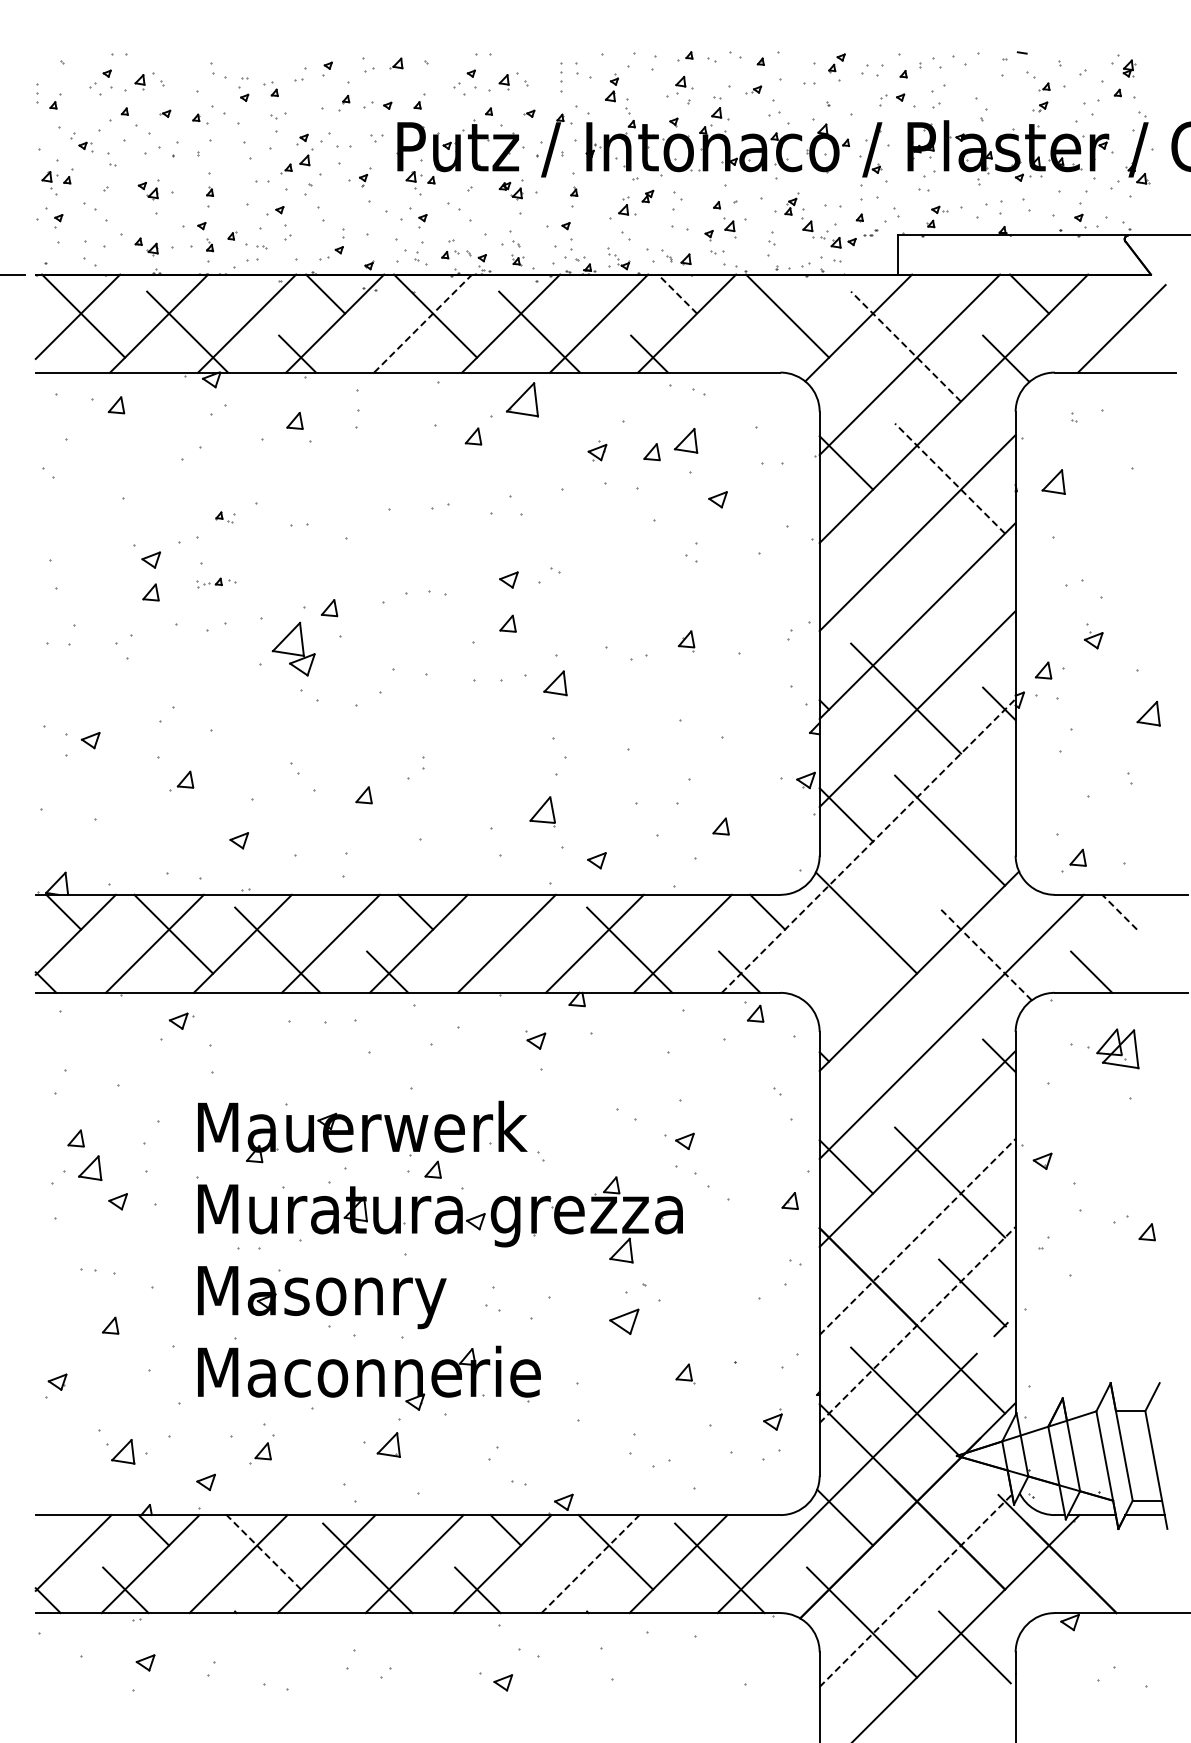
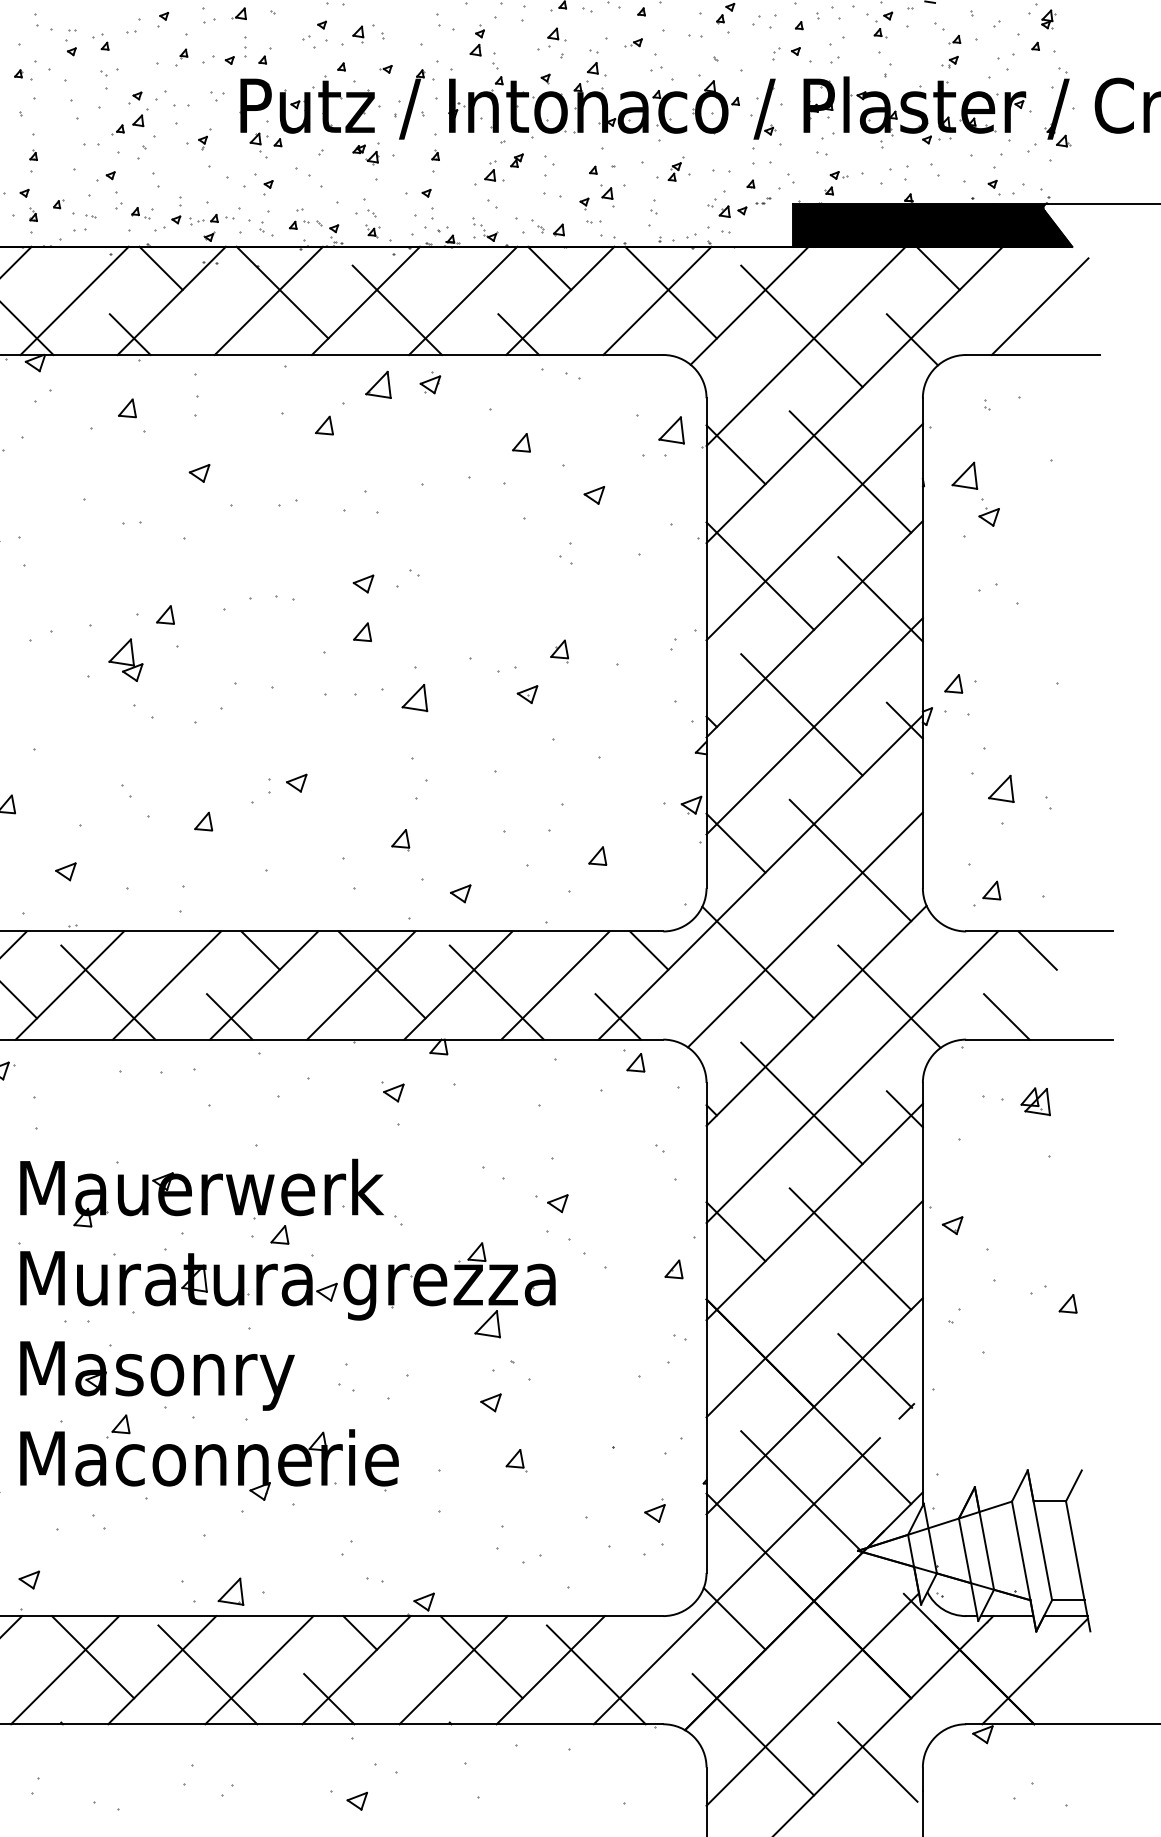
part: (561, 72) -> (244, 46), moved
part: (979, 73) -> (882, 24), added
part: (807, 227) -> (693, 194), removed
fill: (1024, 254) -> (932, 224), added
line: (677, 294) -> (549, 268), dashed -> solid
line: (423, 323) -> (269, 300), dashed -> solid
line: (775, 323) -> (657, 300), added
line: (906, 346) -> (802, 326), dashed -> solid
part: (522, 399) -> (378, 384), size x0.71
part: (686, 440) -> (672, 429), moved
part: (597, 450) -> (430, 382), moved
line: (950, 478) -> (850, 471), dashed -> solid
part: (360, 479) -> (199, 473), added
part: (225, 517) -> (142, 213), moved
line: (868, 572) -> (760, 575), added
part: (216, 582) -> (211, 219), moved
line: (977, 593) -> (880, 598), added
part: (1093, 636) -> (988, 512), moved
part: (293, 648) -> (125, 659), size x0.71
part: (657, 679) -> (527, 693), added
part: (1148, 713) -> (1001, 788), moved
part: (448, 760) -> (296, 783), added
part: (542, 812) -> (400, 840), size x0.62
line: (868, 845) -> (760, 877), dashed -> solid
line: (908, 893) -> (804, 929), added
line: (1119, 912) -> (1037, 950), dashed -> solid
line: (525, 933) -> (381, 974), added
line: (985, 953) -> (889, 996), dashed -> solid
part: (1117, 1049) -> (1035, 1102), size x0.62
line: (906, 1050) -> (802, 1103), added
line: (917, 1236) -> (814, 1308), dashed -> solid
part: (624, 1321) -> (491, 1402), size x0.62
line: (917, 1324) -> (814, 1405), dashed -> solid
part: (685, 1373) -> (516, 1459), moved
part: (388, 1444) -> (230, 1591), moved
part: (260, 1453) -> (118, 1426), moved
line: (263, 1552) -> (92, 1657), dashed -> solid
line: (590, 1563) -> (453, 1669), dashed -> solid
line: (1117, 1565) -> (1035, 1671), added
line: (916, 1590) -> (813, 1699), dashed -> solid

